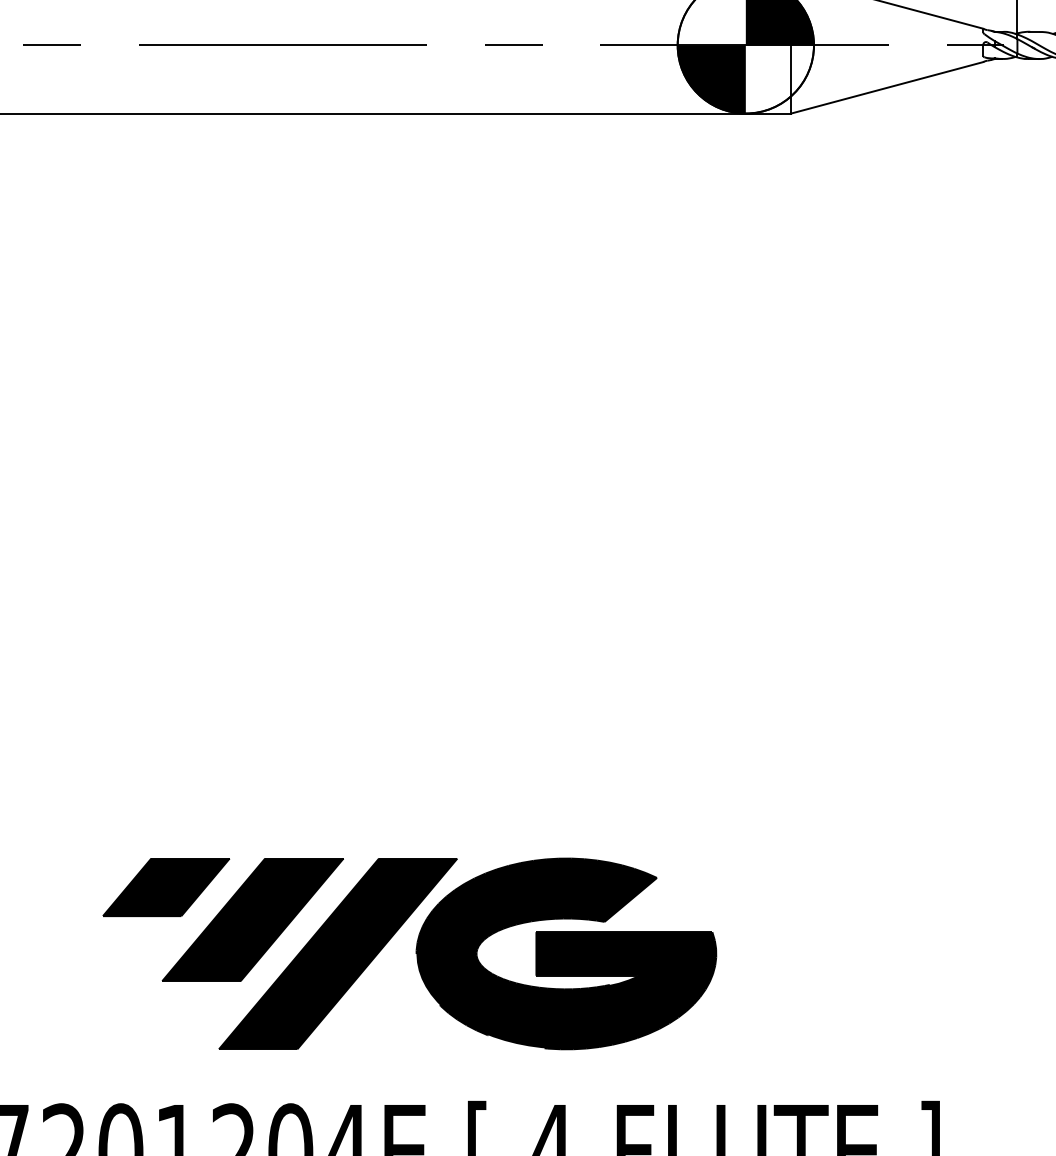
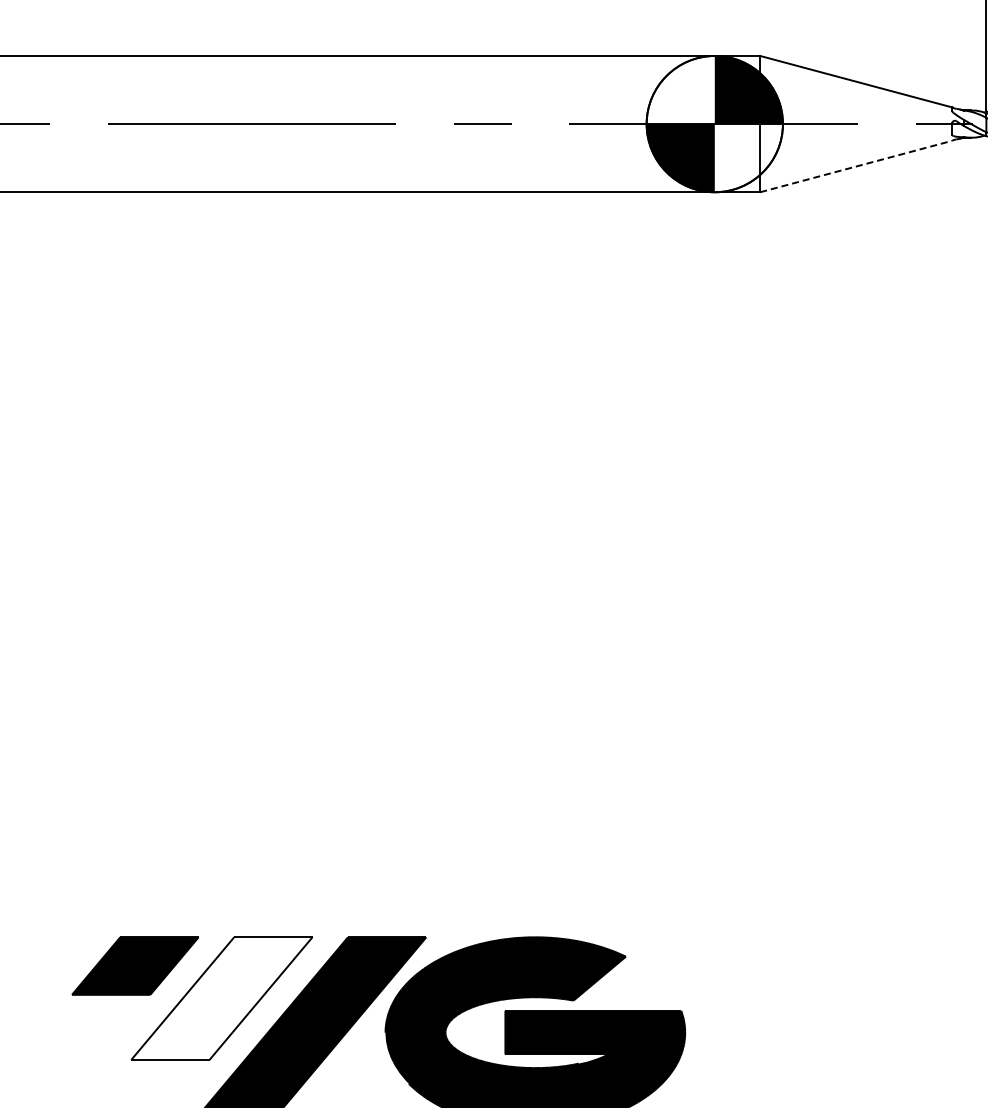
line: (887, 87) -> (856, 166), solid -> dashed
fill: (252, 919) -> (221, 998), removed

